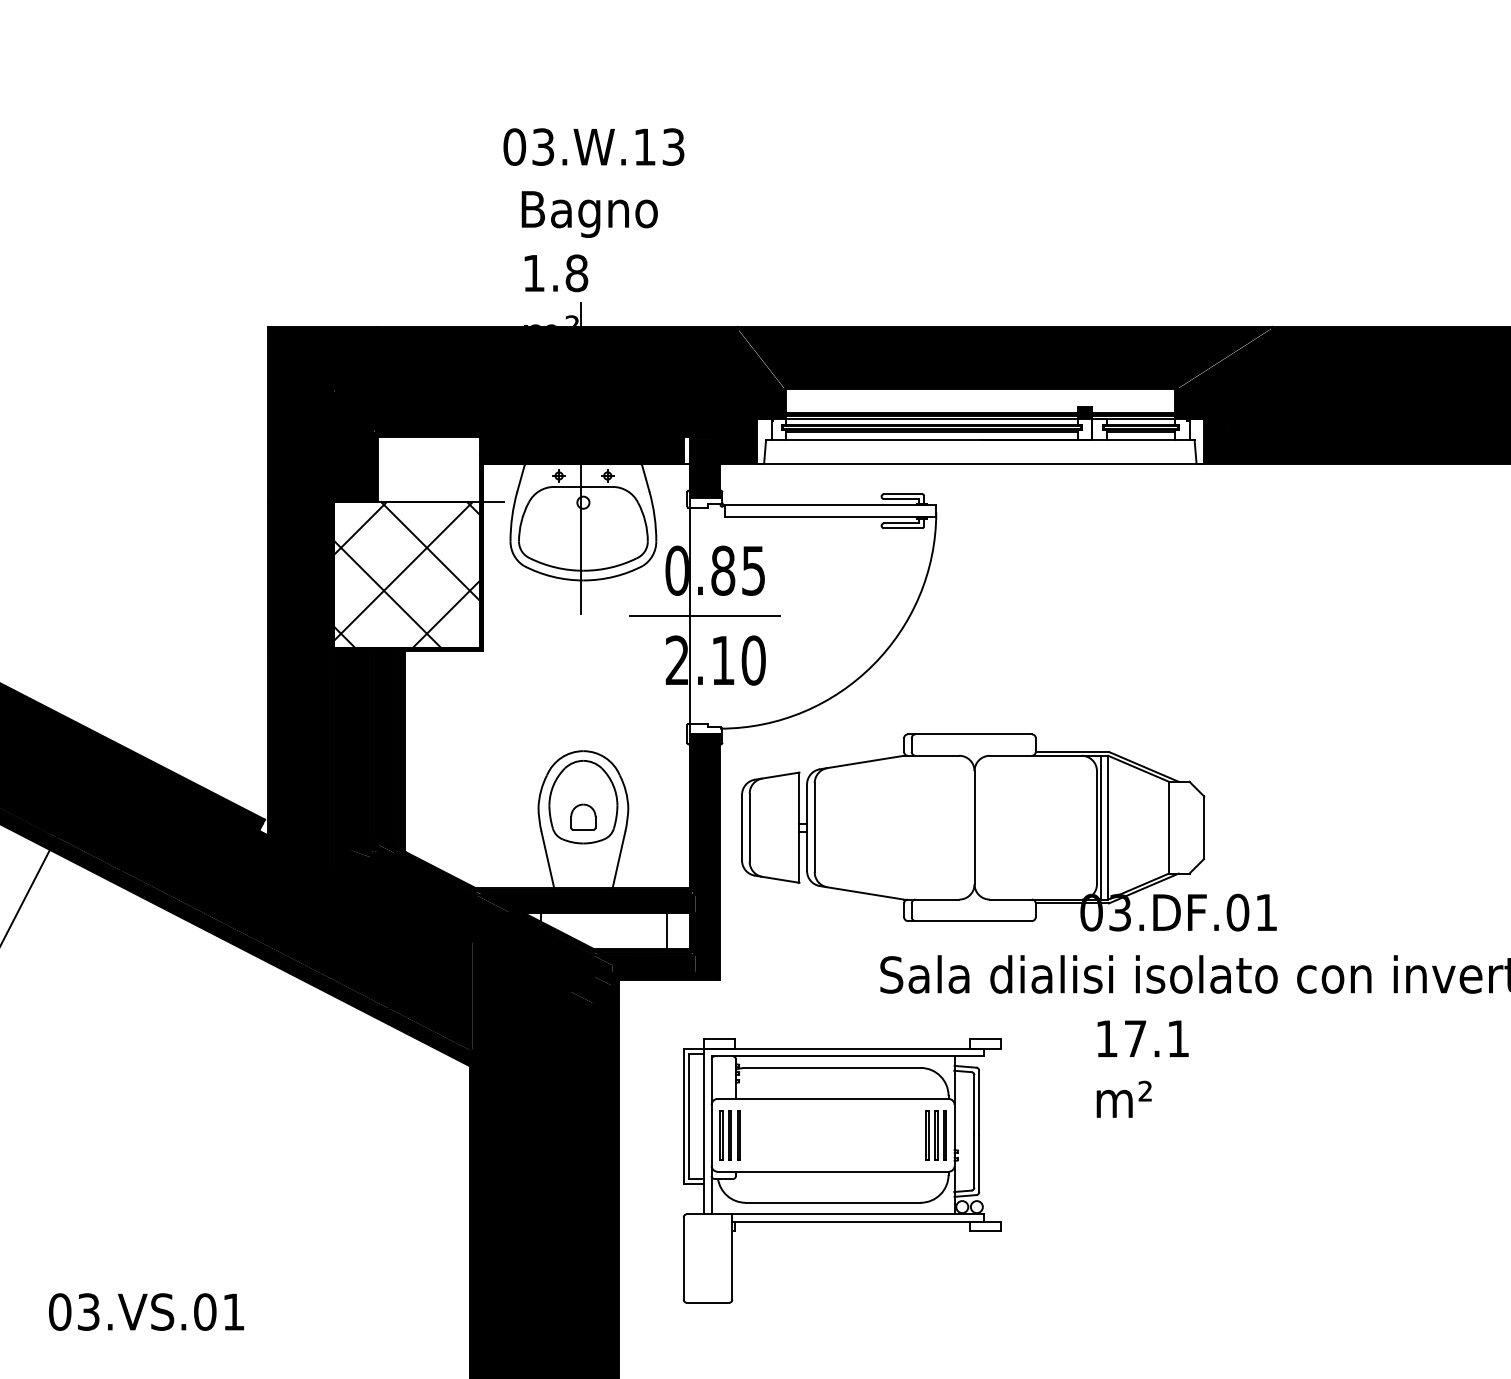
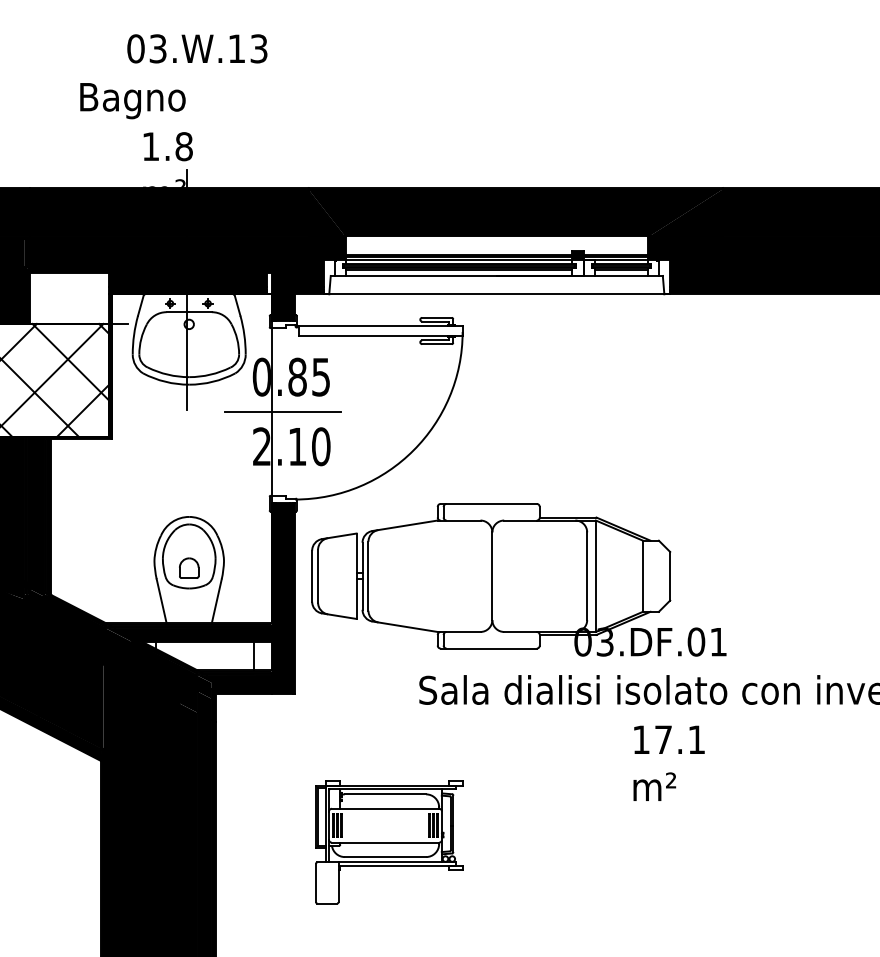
text: (589, 214) -> (132, 101), moved
line: (1100, 827) -> (589, 576), removed
text: (1142, 1068) -> (668, 762), moved
part: (841, 1170) -> (389, 841), size x0.6

